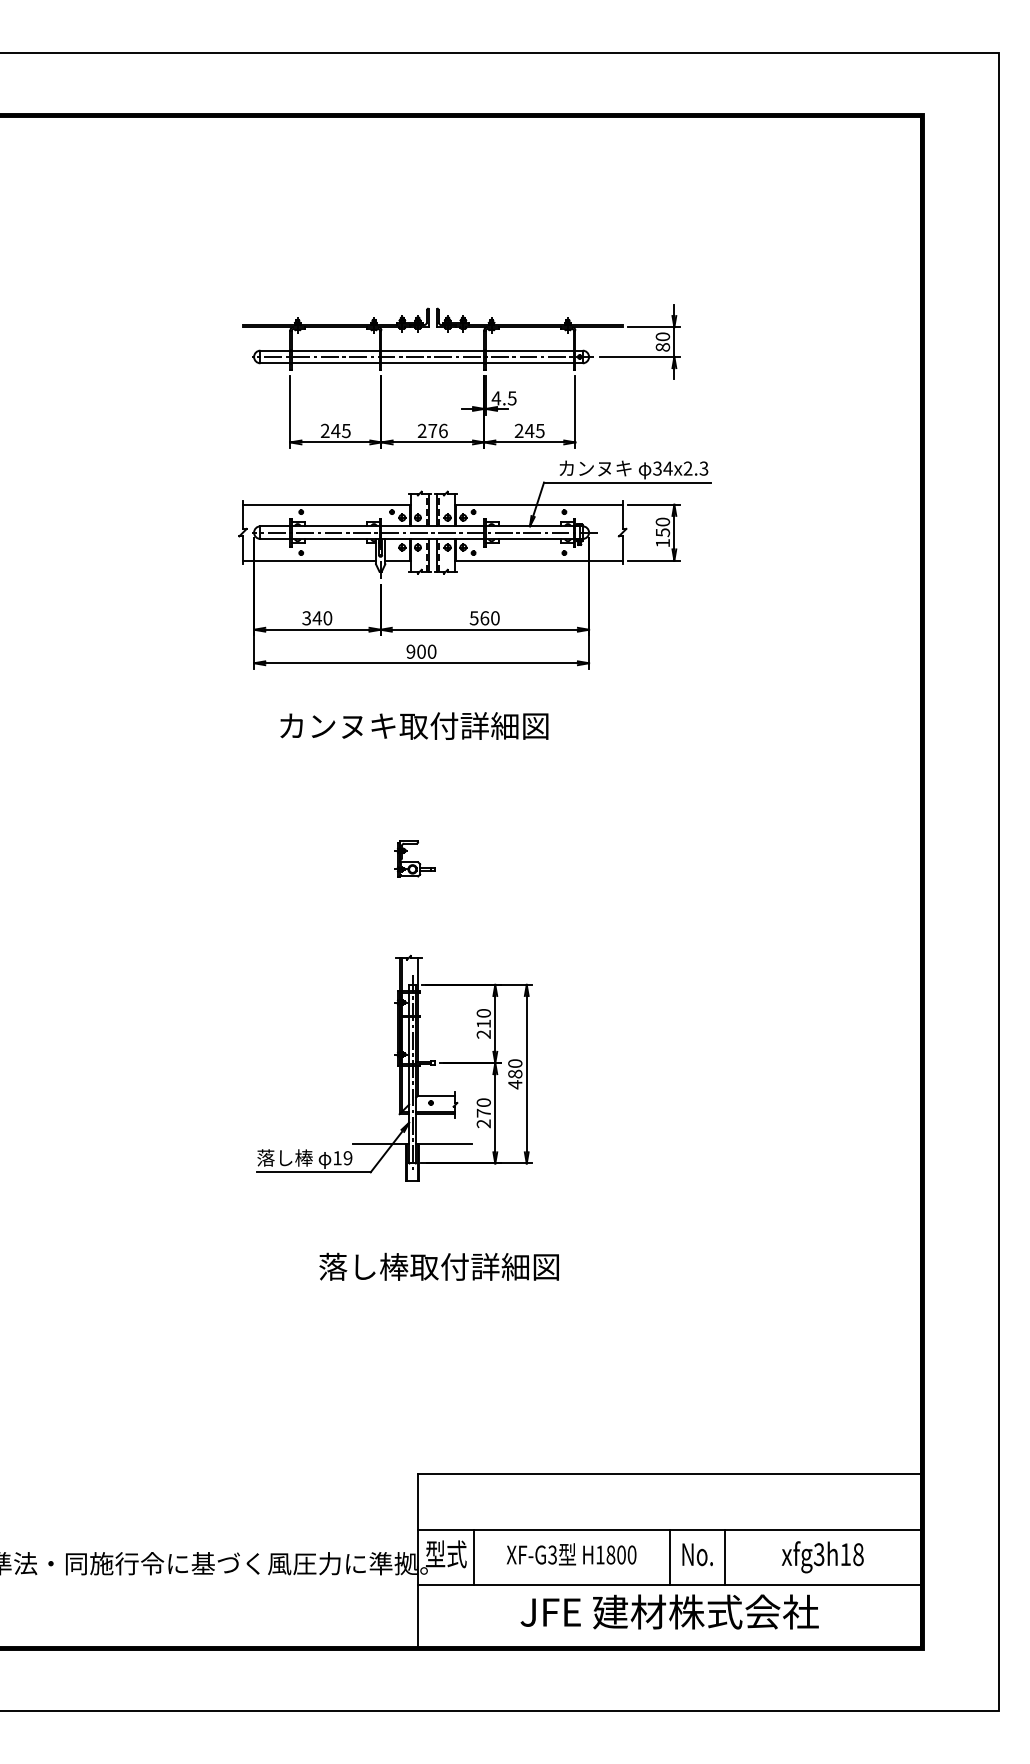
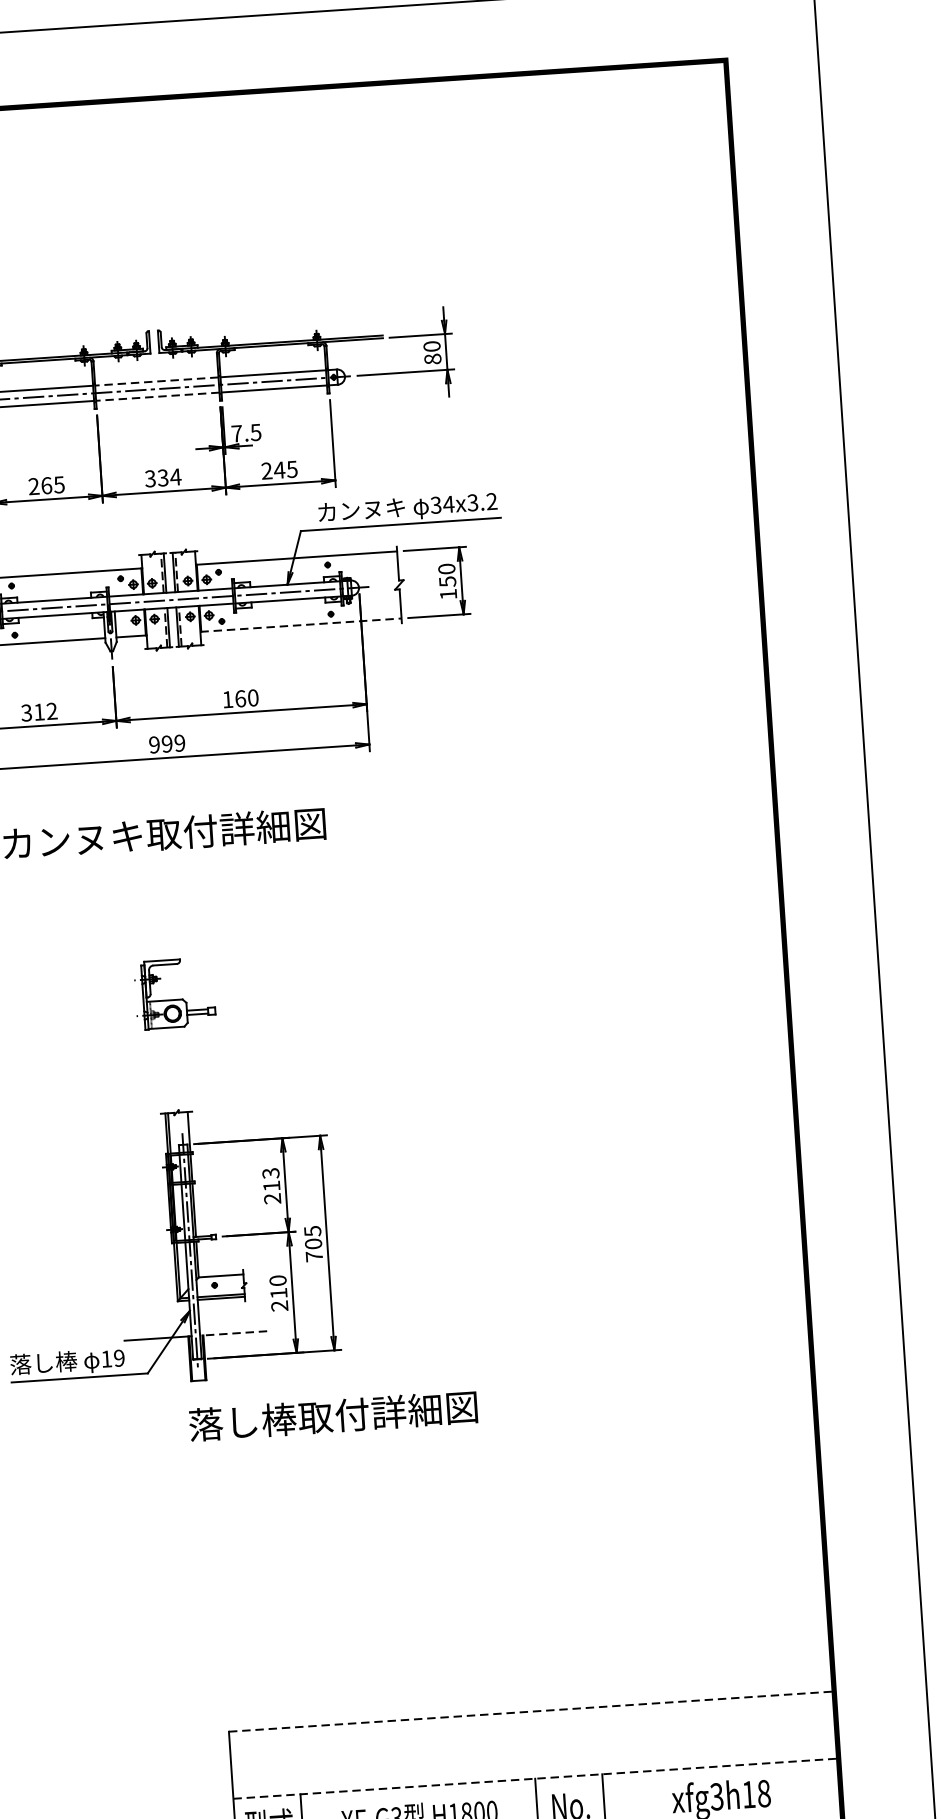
line: (432, 350) -> (156, 381), solid -> dashed
line: (432, 363) -> (157, 396), solid -> dashed
text: (496, 398) -> (237, 433), 4.5 -> 7.5
text: (335, 430) -> (46, 485), 245 -> 265
text: (432, 430) -> (162, 477), 276 -> 334
text: (695, 468) -> (481, 502), 34x2.3 -> 34x3.2
line: (538, 560) -> (300, 625), solid -> dashed
text: (322, 618) -> (45, 712), 340 -> 312
text: (473, 618) -> (227, 699), 560 -> 160
text: (426, 651) -> (173, 743), 900 -> 999
part: (414, 858) -> (175, 992), size x1.6
text: (483, 1013) -> (270, 1173), 210 -> 213
text: (515, 1074) -> (313, 1244), 480 -> 705
text: (483, 1112) -> (278, 1292), 270 -> 210
line: (444, 1143) -> (234, 1332), solid -> dashed
text: (438, 1266) -> (332, 1415), moved
line: (670, 1473) -> (531, 1711), solid -> dashed
line: (670, 1529) -> (536, 1778), solid -> dashed

